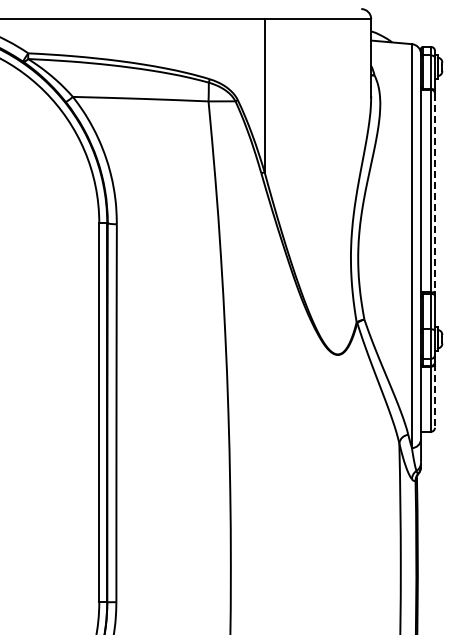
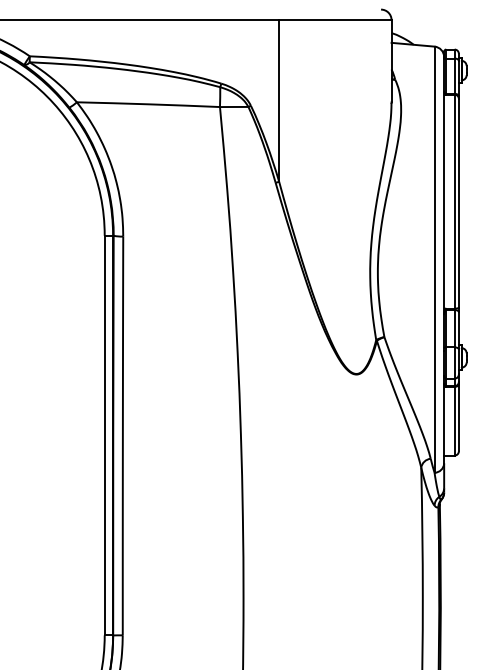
line: (435, 193) -> (459, 204), dashed -> solid
line: (435, 395) -> (459, 417), dashed -> solid

